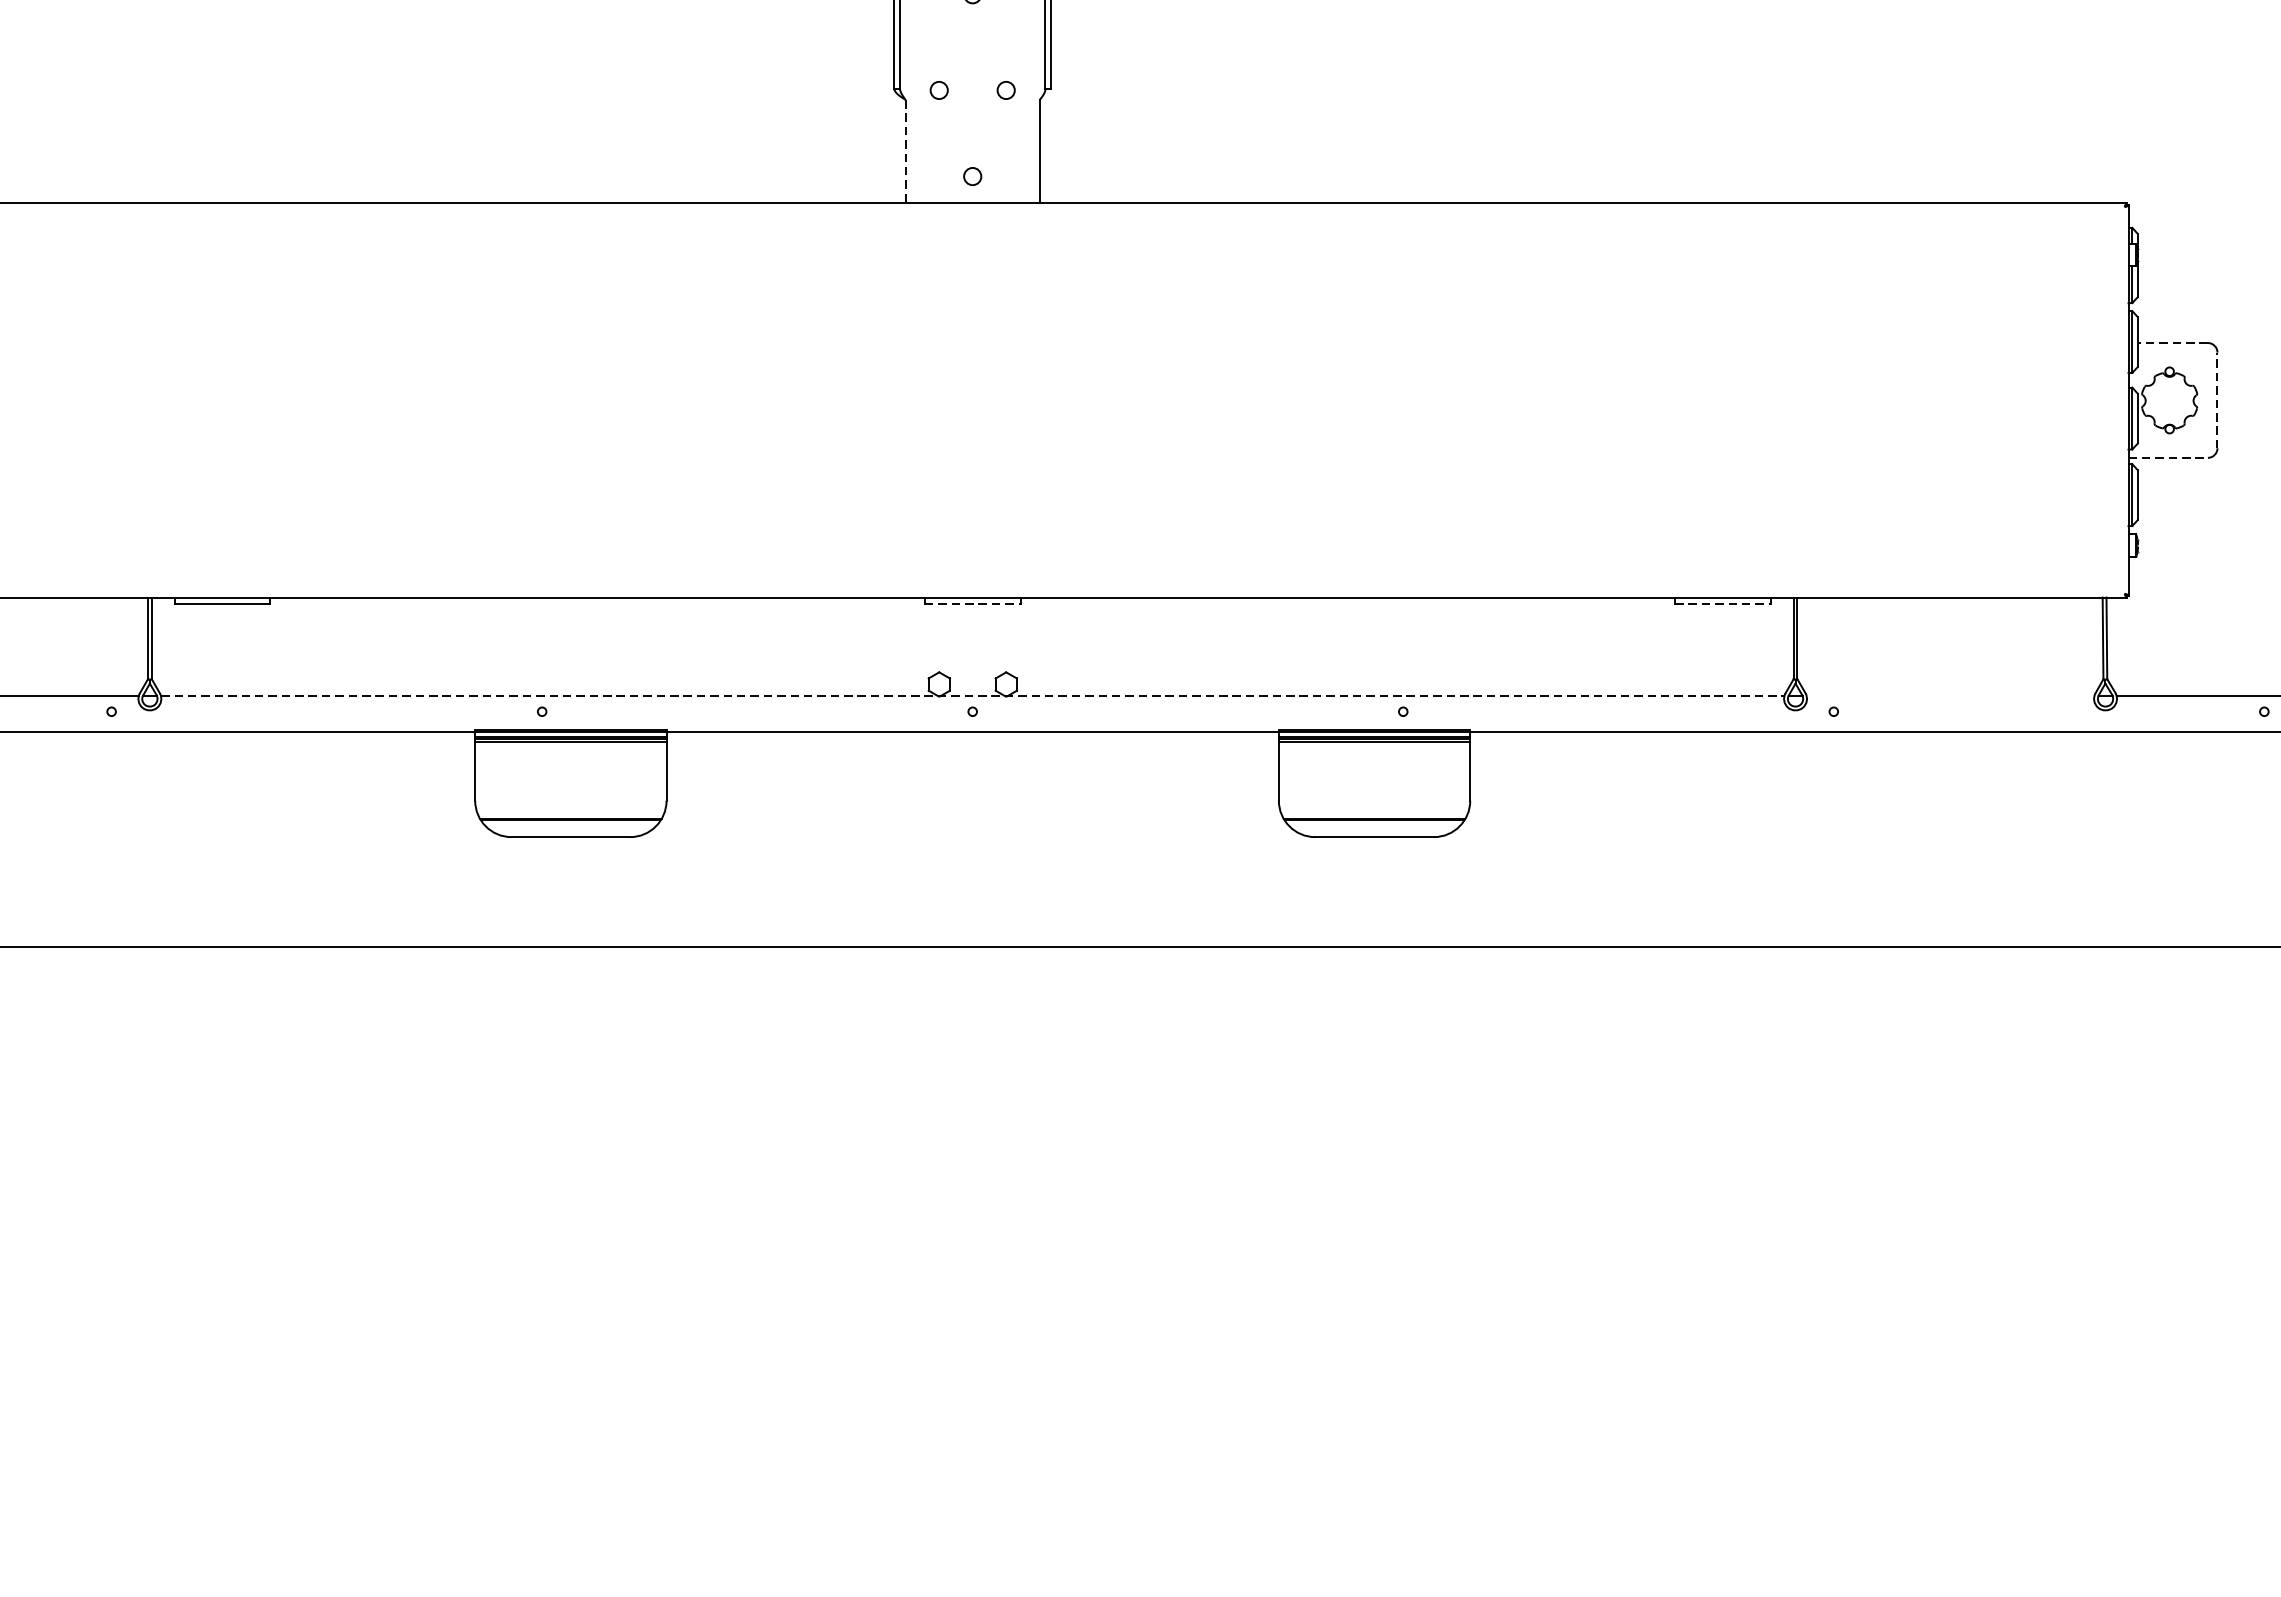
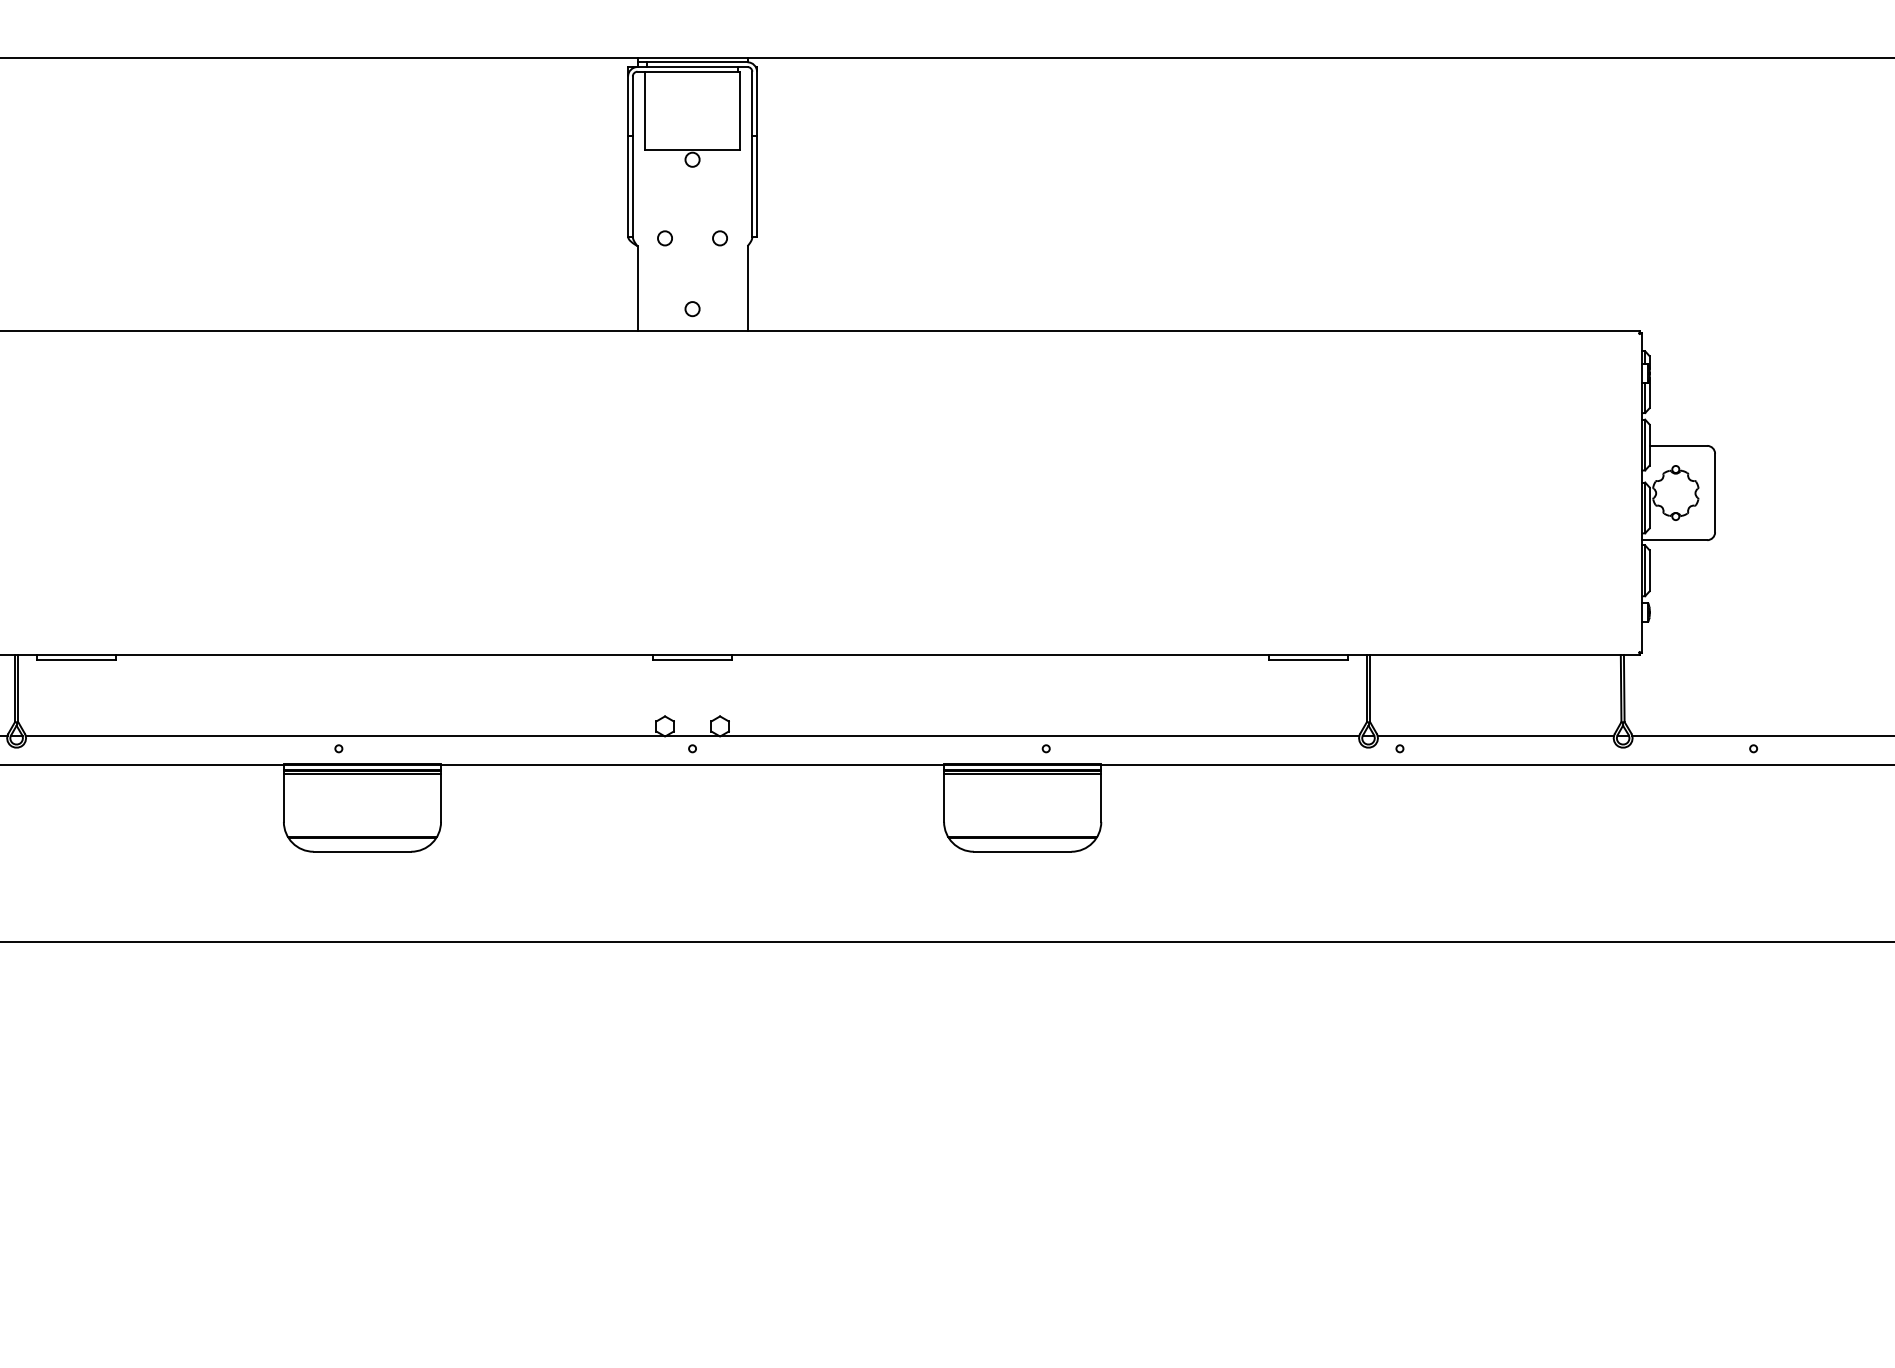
line: (905, 152) -> (637, 289), dashed -> solid
line: (2172, 342) -> (1678, 445), dashed -> solid
line: (2217, 399) -> (1715, 492), dashed -> solid
line: (2168, 458) -> (1674, 540), dashed -> solid
line: (973, 604) -> (693, 660), dashed -> solid
line: (1723, 604) -> (1309, 660), dashed -> solid
line: (972, 696) -> (692, 736), dashed -> solid
line: (1950, 696) -> (1495, 736), added

